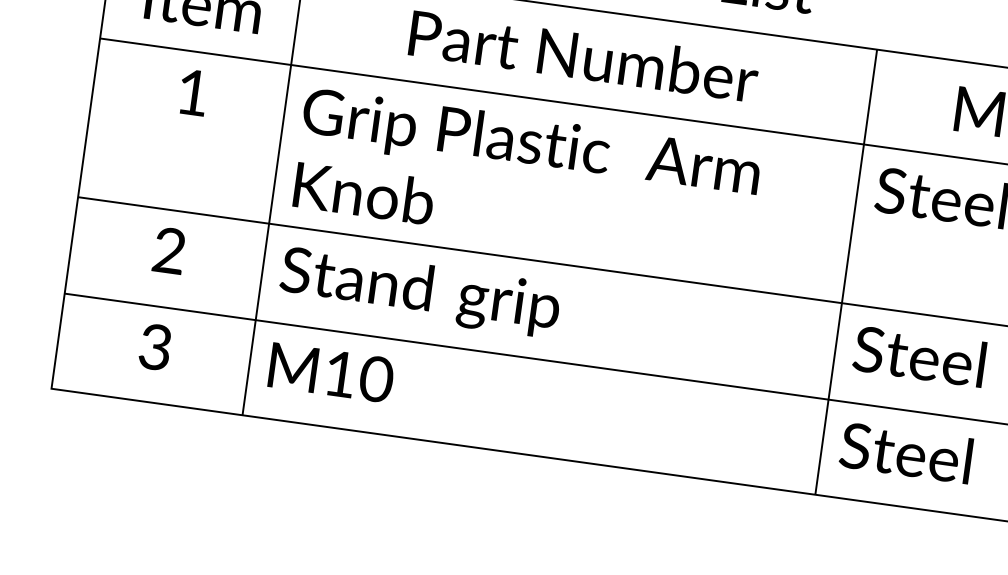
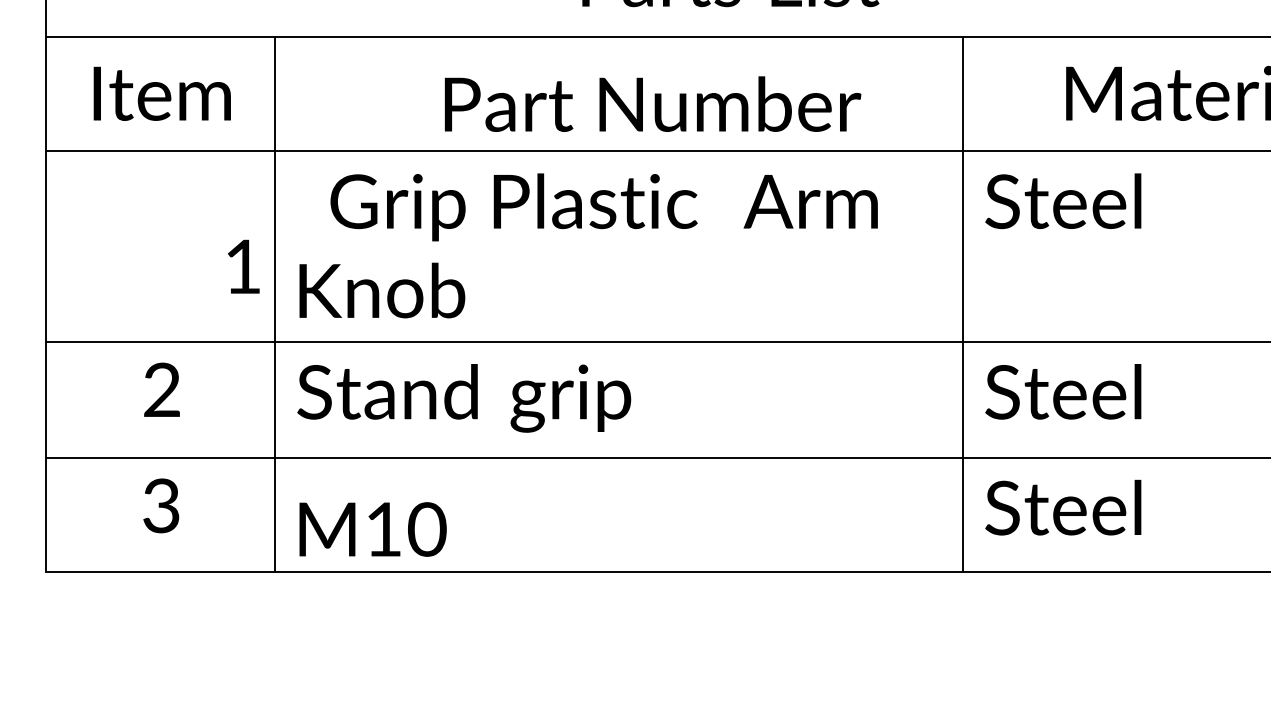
text: (583, 55) -> (652, 103), moved
text: (193, 92) -> (243, 266), moved
text: (530, 145) -> (603, 207), moved
text: (330, 372) -> (372, 529), moved

